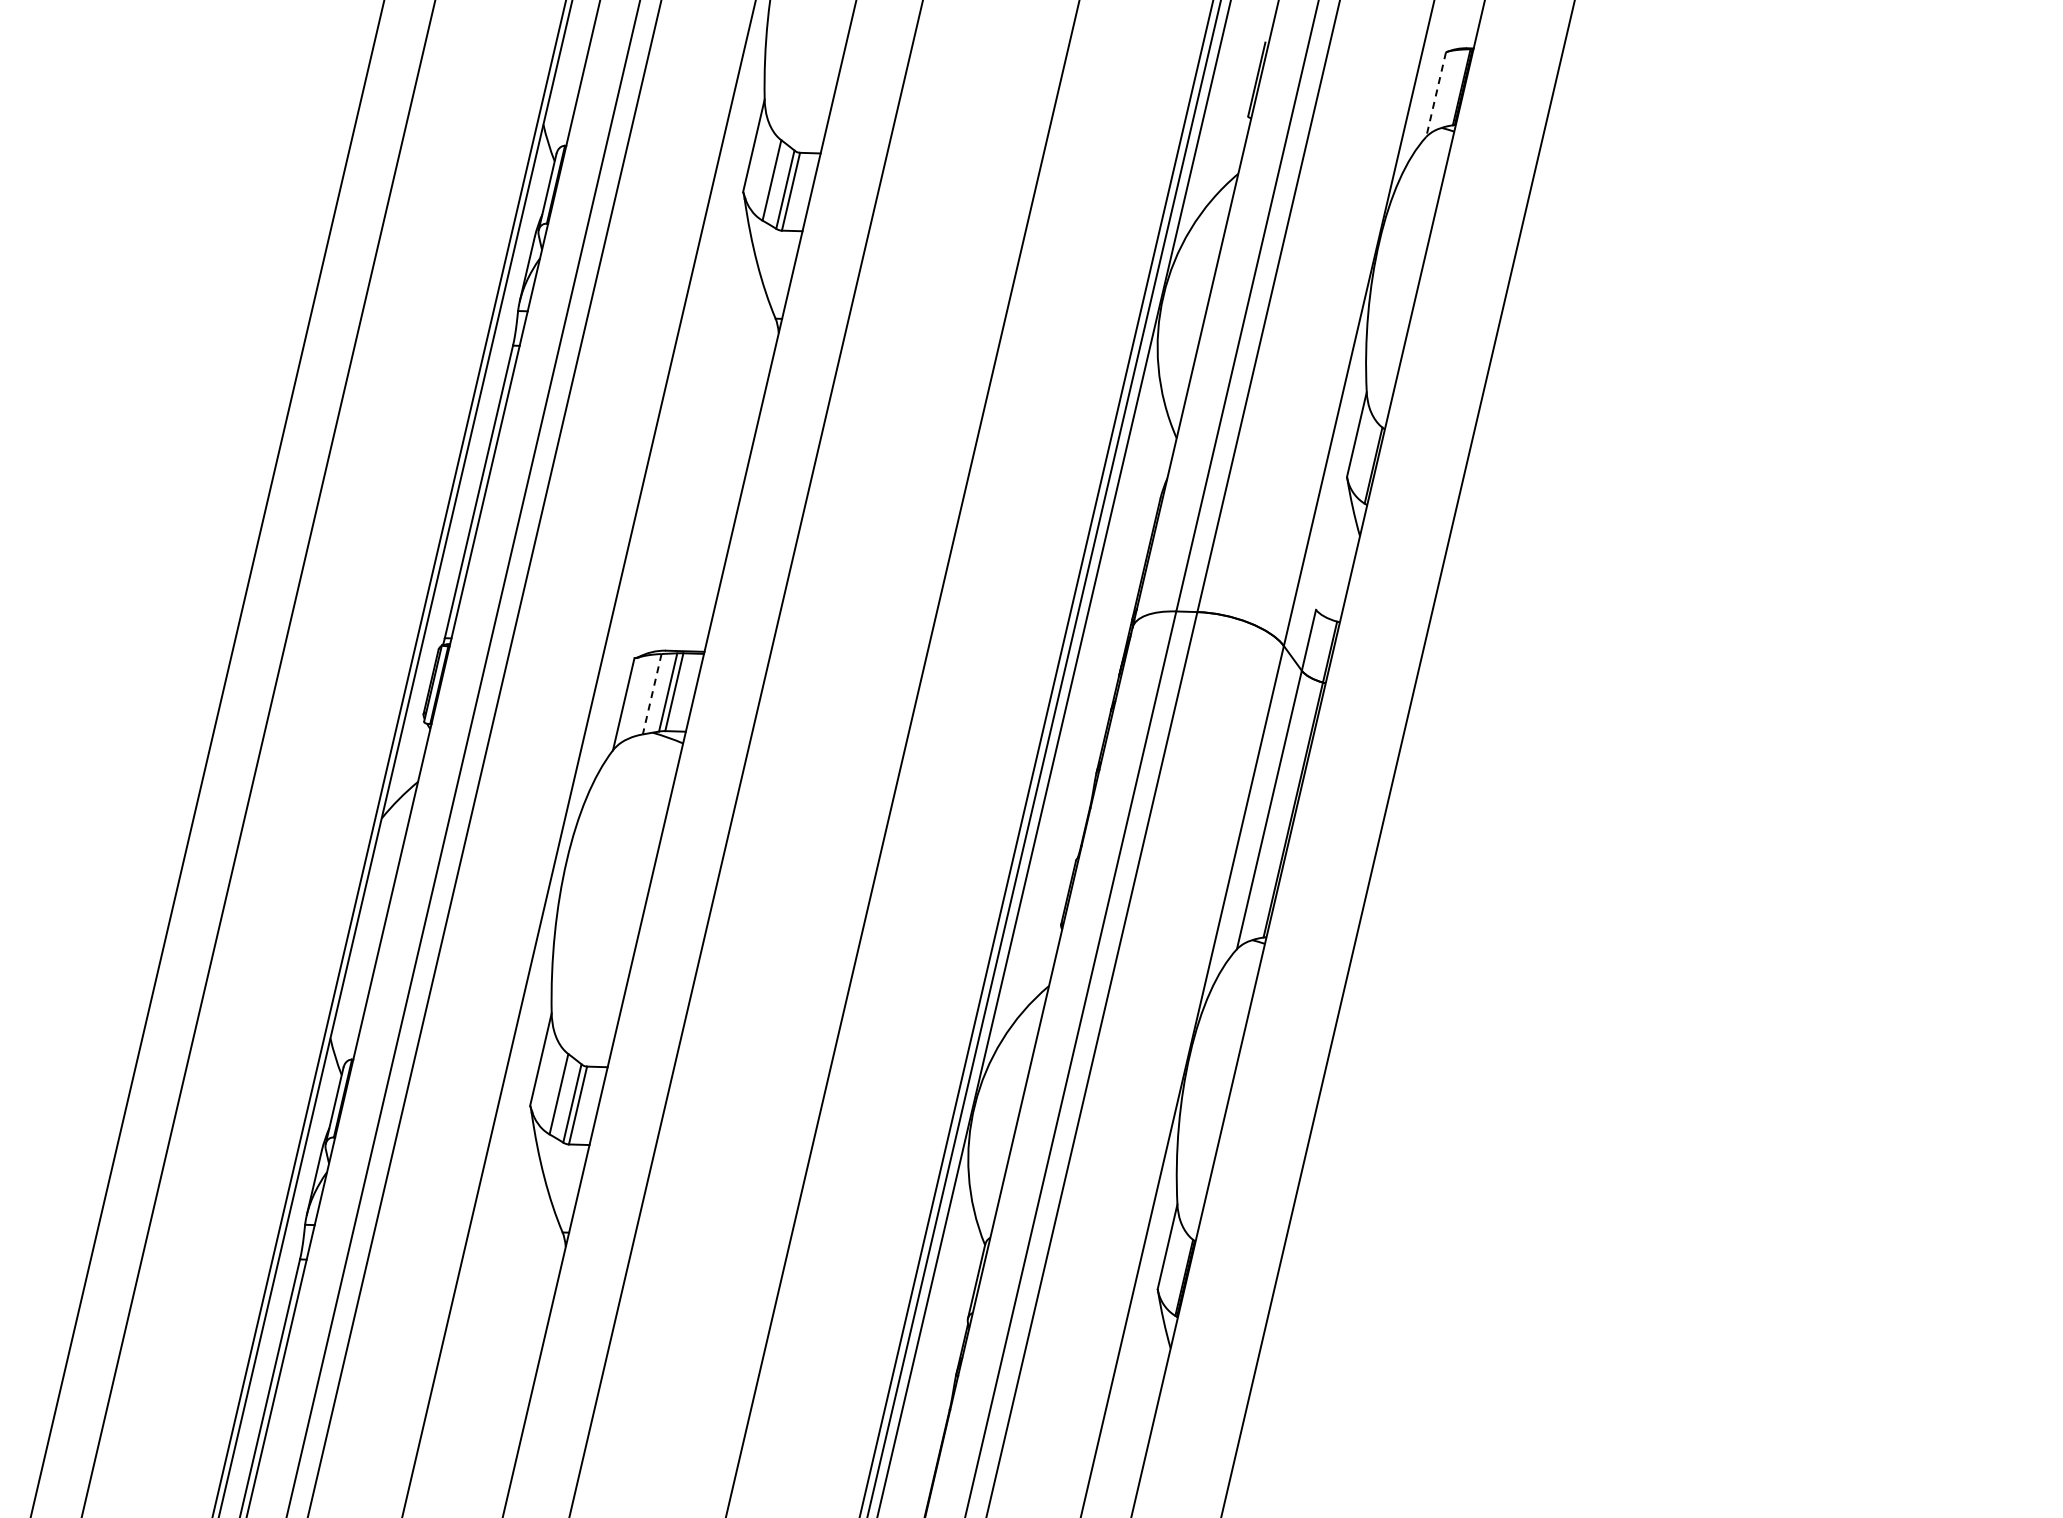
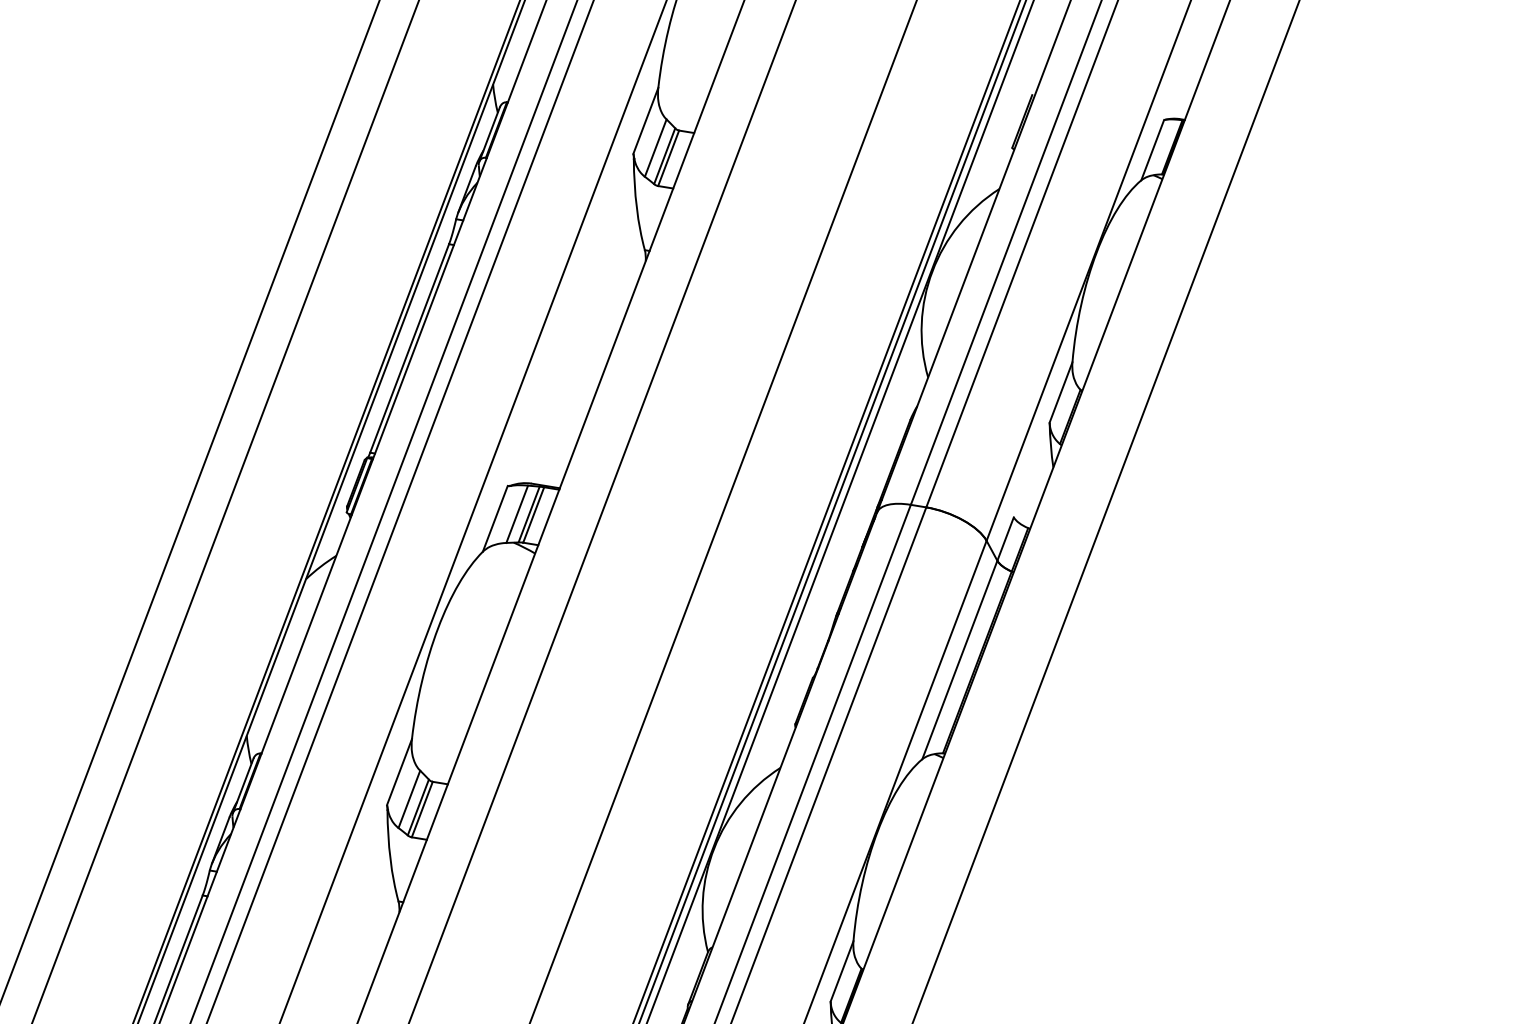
line: (1436, 95) -> (1152, 150), dashed -> solid
line: (652, 694) -> (517, 514), dashed -> solid

